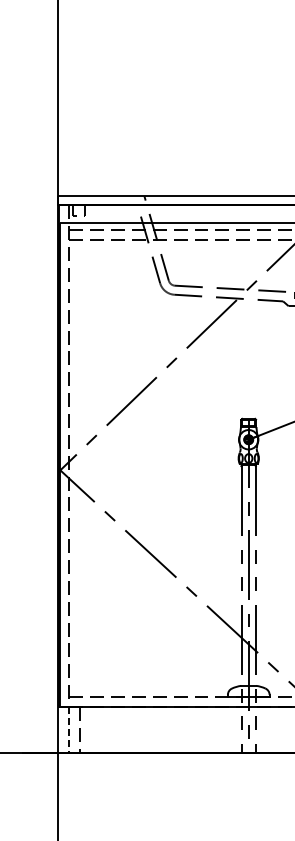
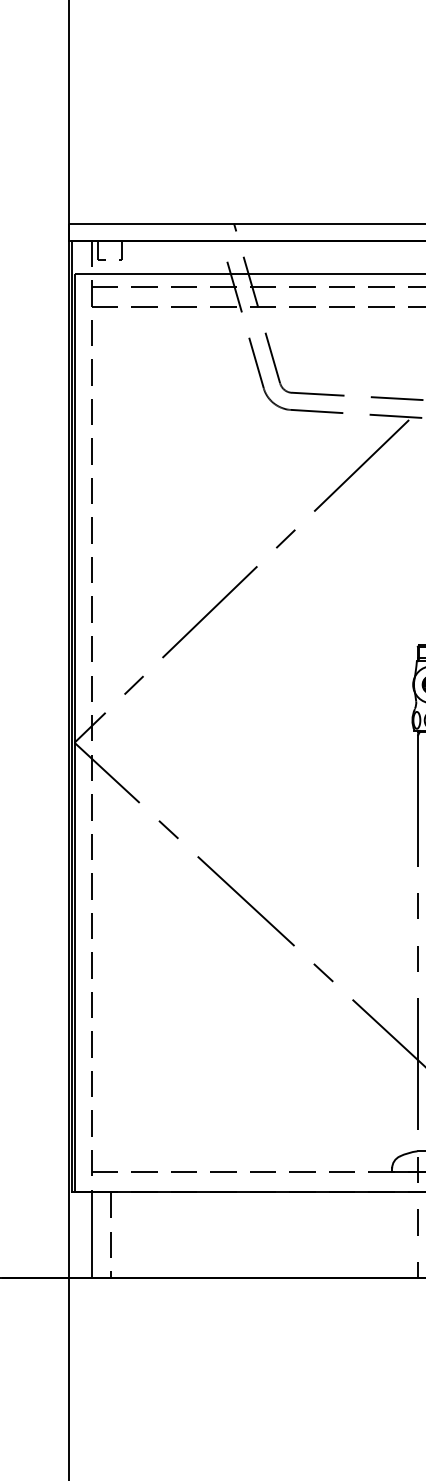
line: (69, 730) -> (91, 1235), dashed -> solid

